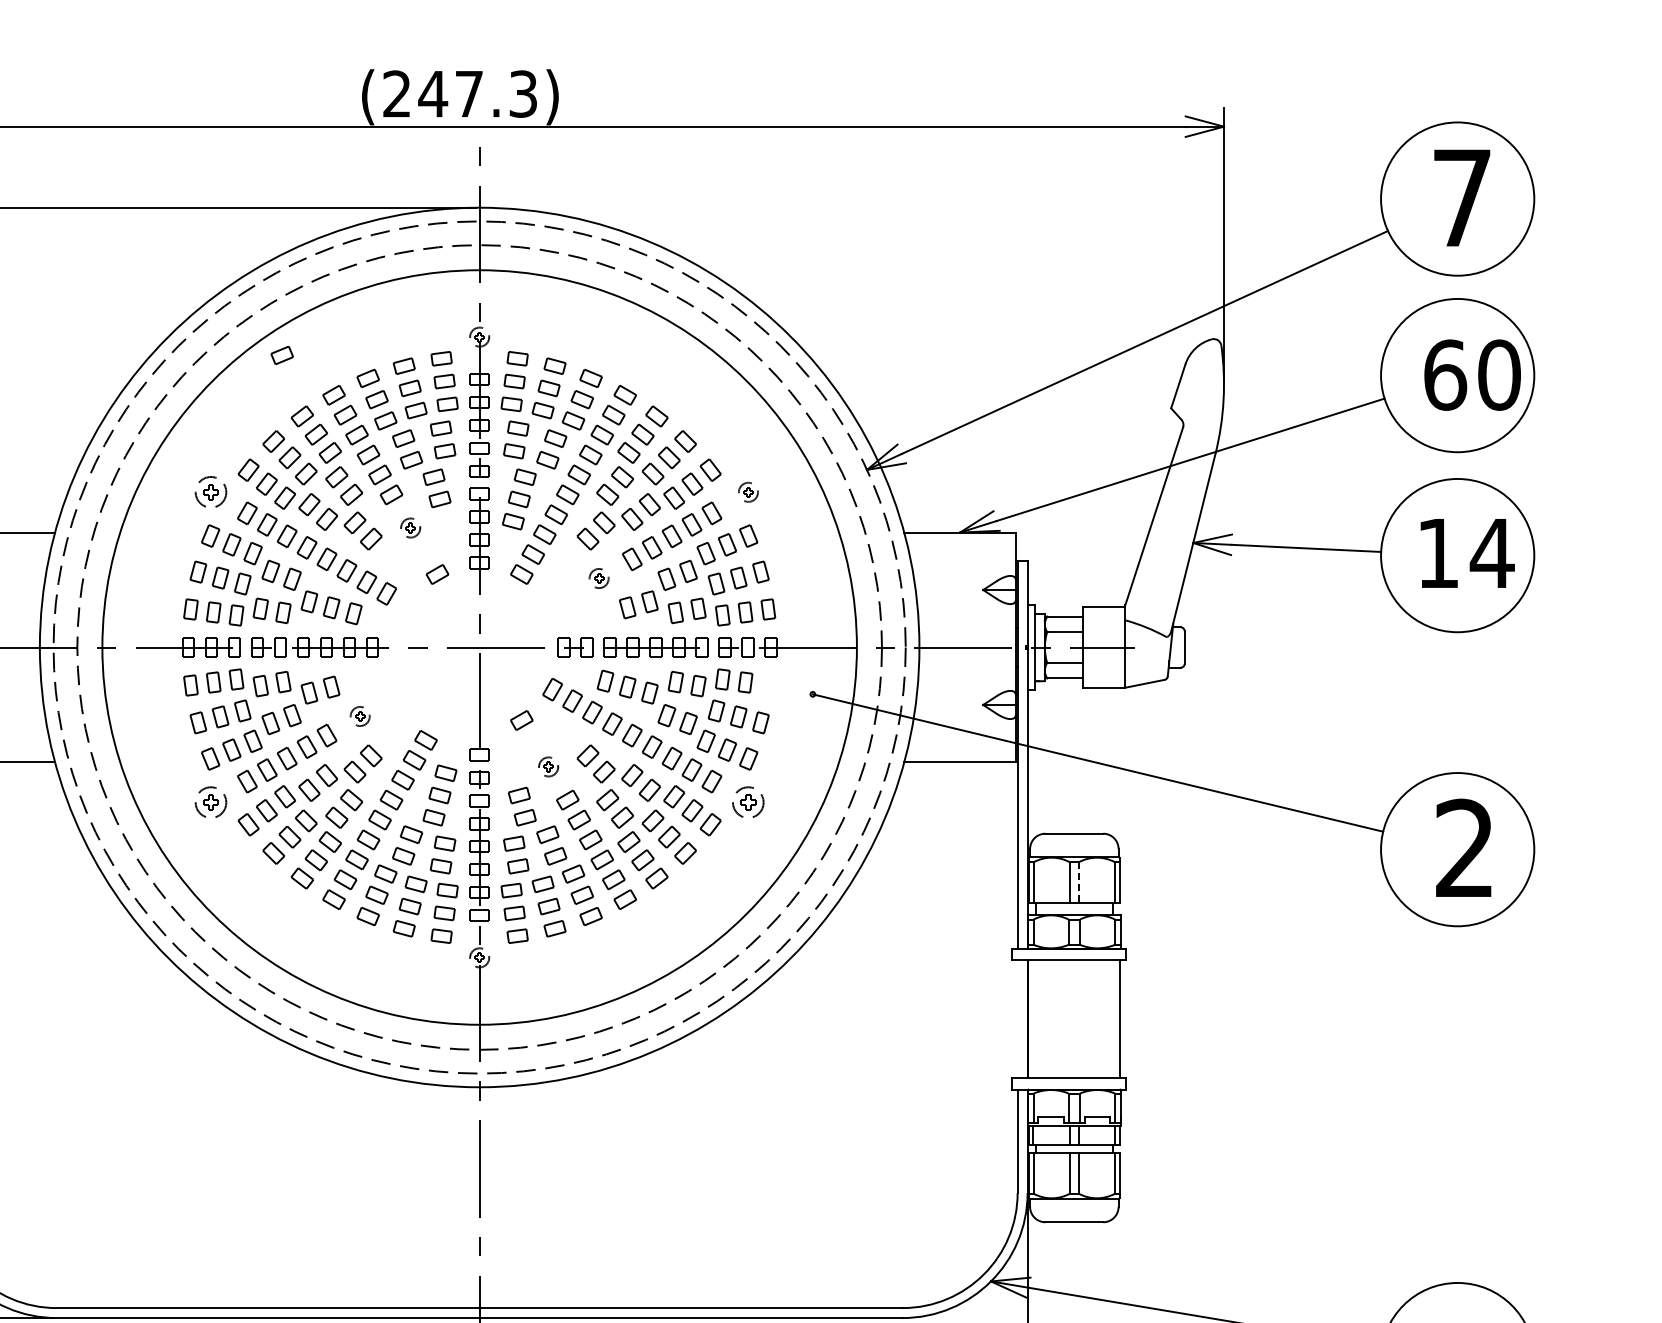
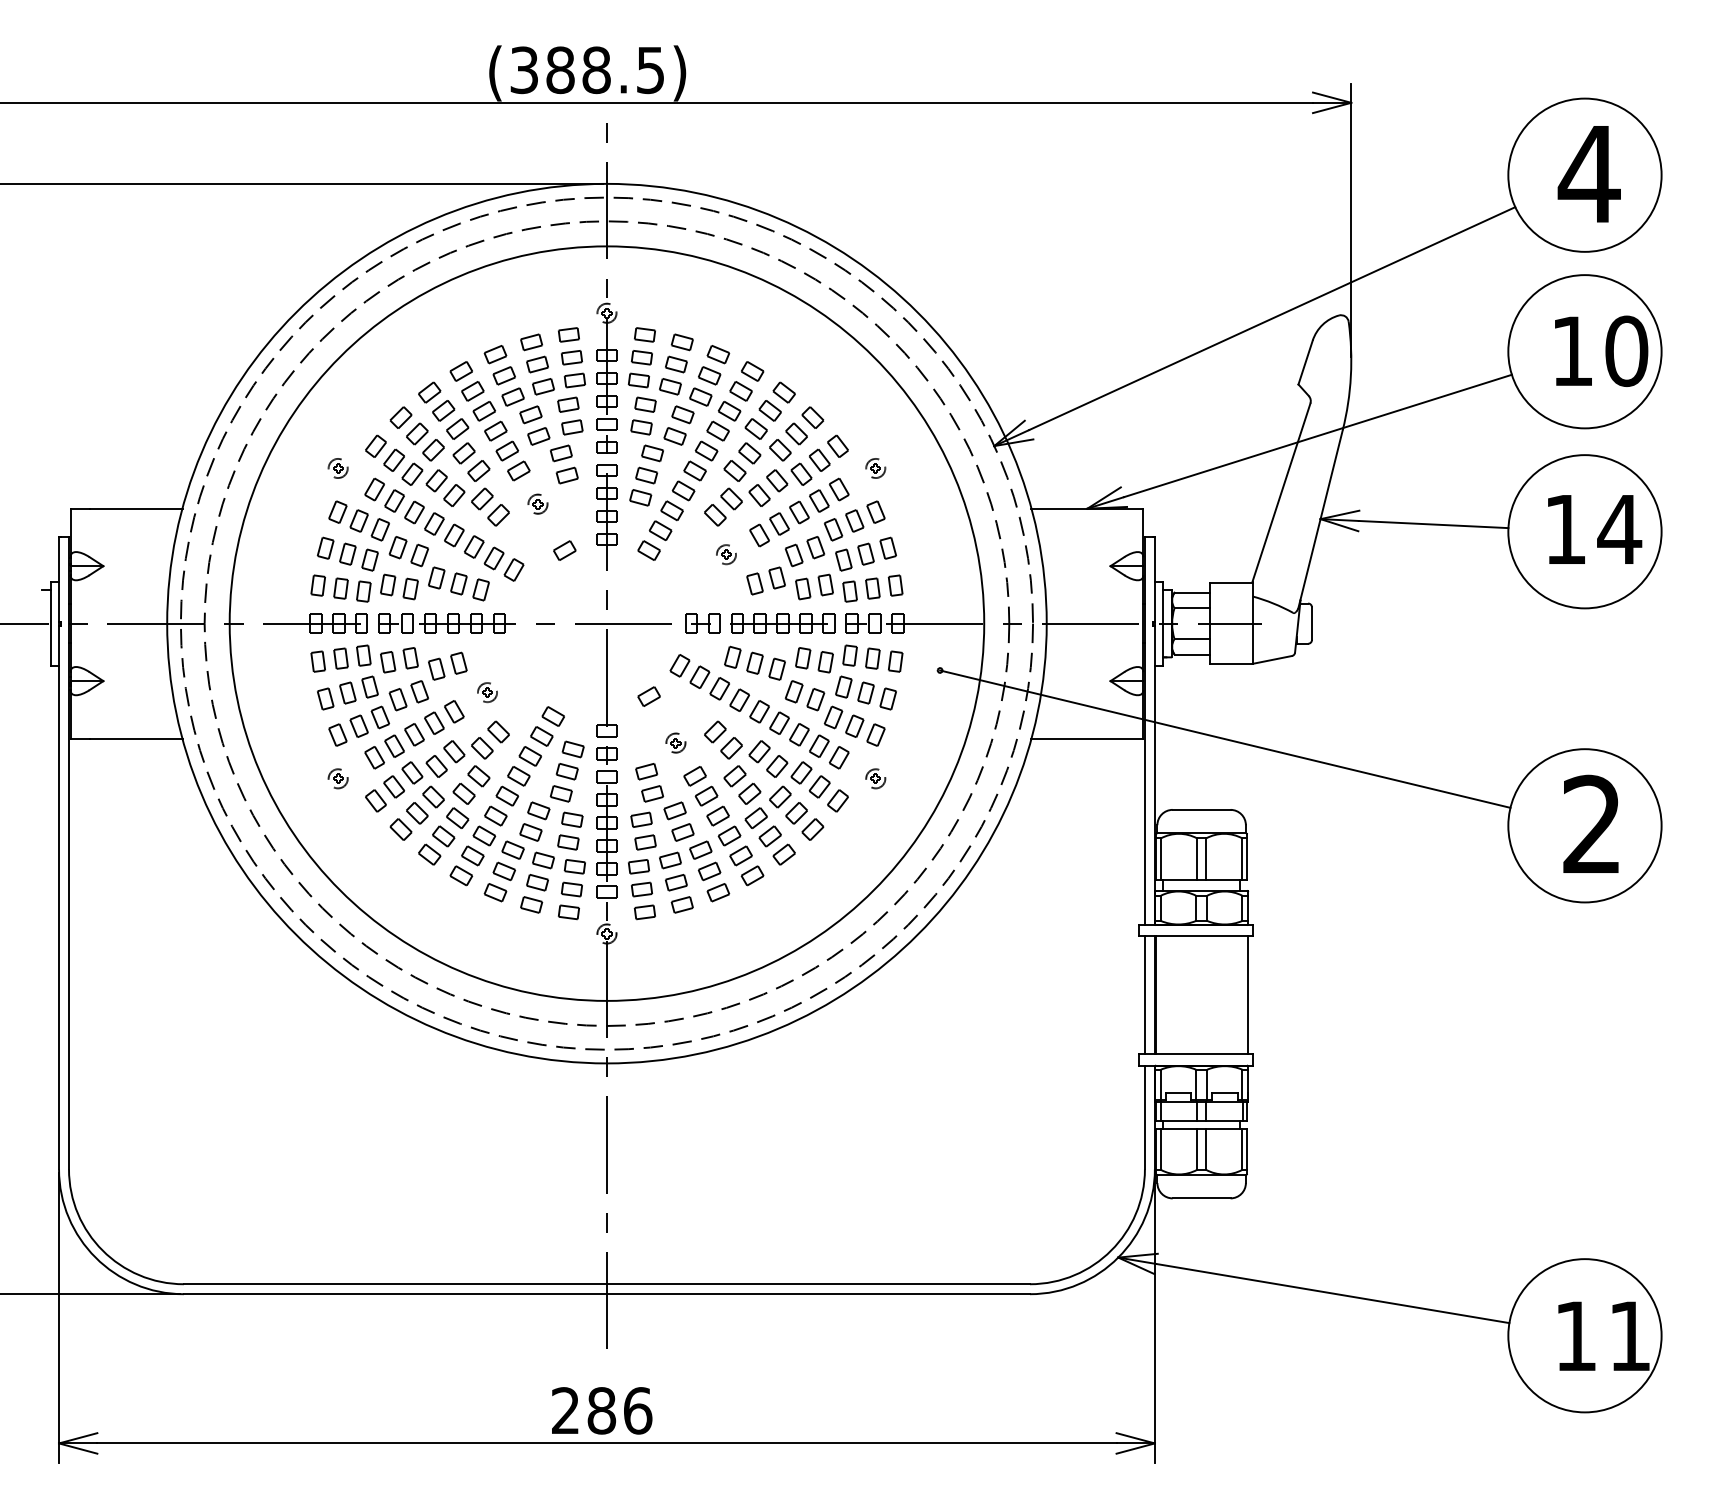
text: (460, 94) -> (587, 70), (247.3) -> (388.5)
text: (1461, 198) -> (1588, 174), 7 -> 4
part: (282, 355) -> (409, 331), removed
text: (1445, 375) -> (1572, 351), 60 -> 10
part: (210, 492) -> (337, 468), size x0.62
part: (768, 685) -> (895, 661), added
part: (210, 802) -> (337, 778), size x0.62
part: (748, 802) -> (875, 778), size x0.62
line: (1079, 883) -> (1206, 859), dashed -> solid
line: (1017, 1019) -> (1144, 995), added

